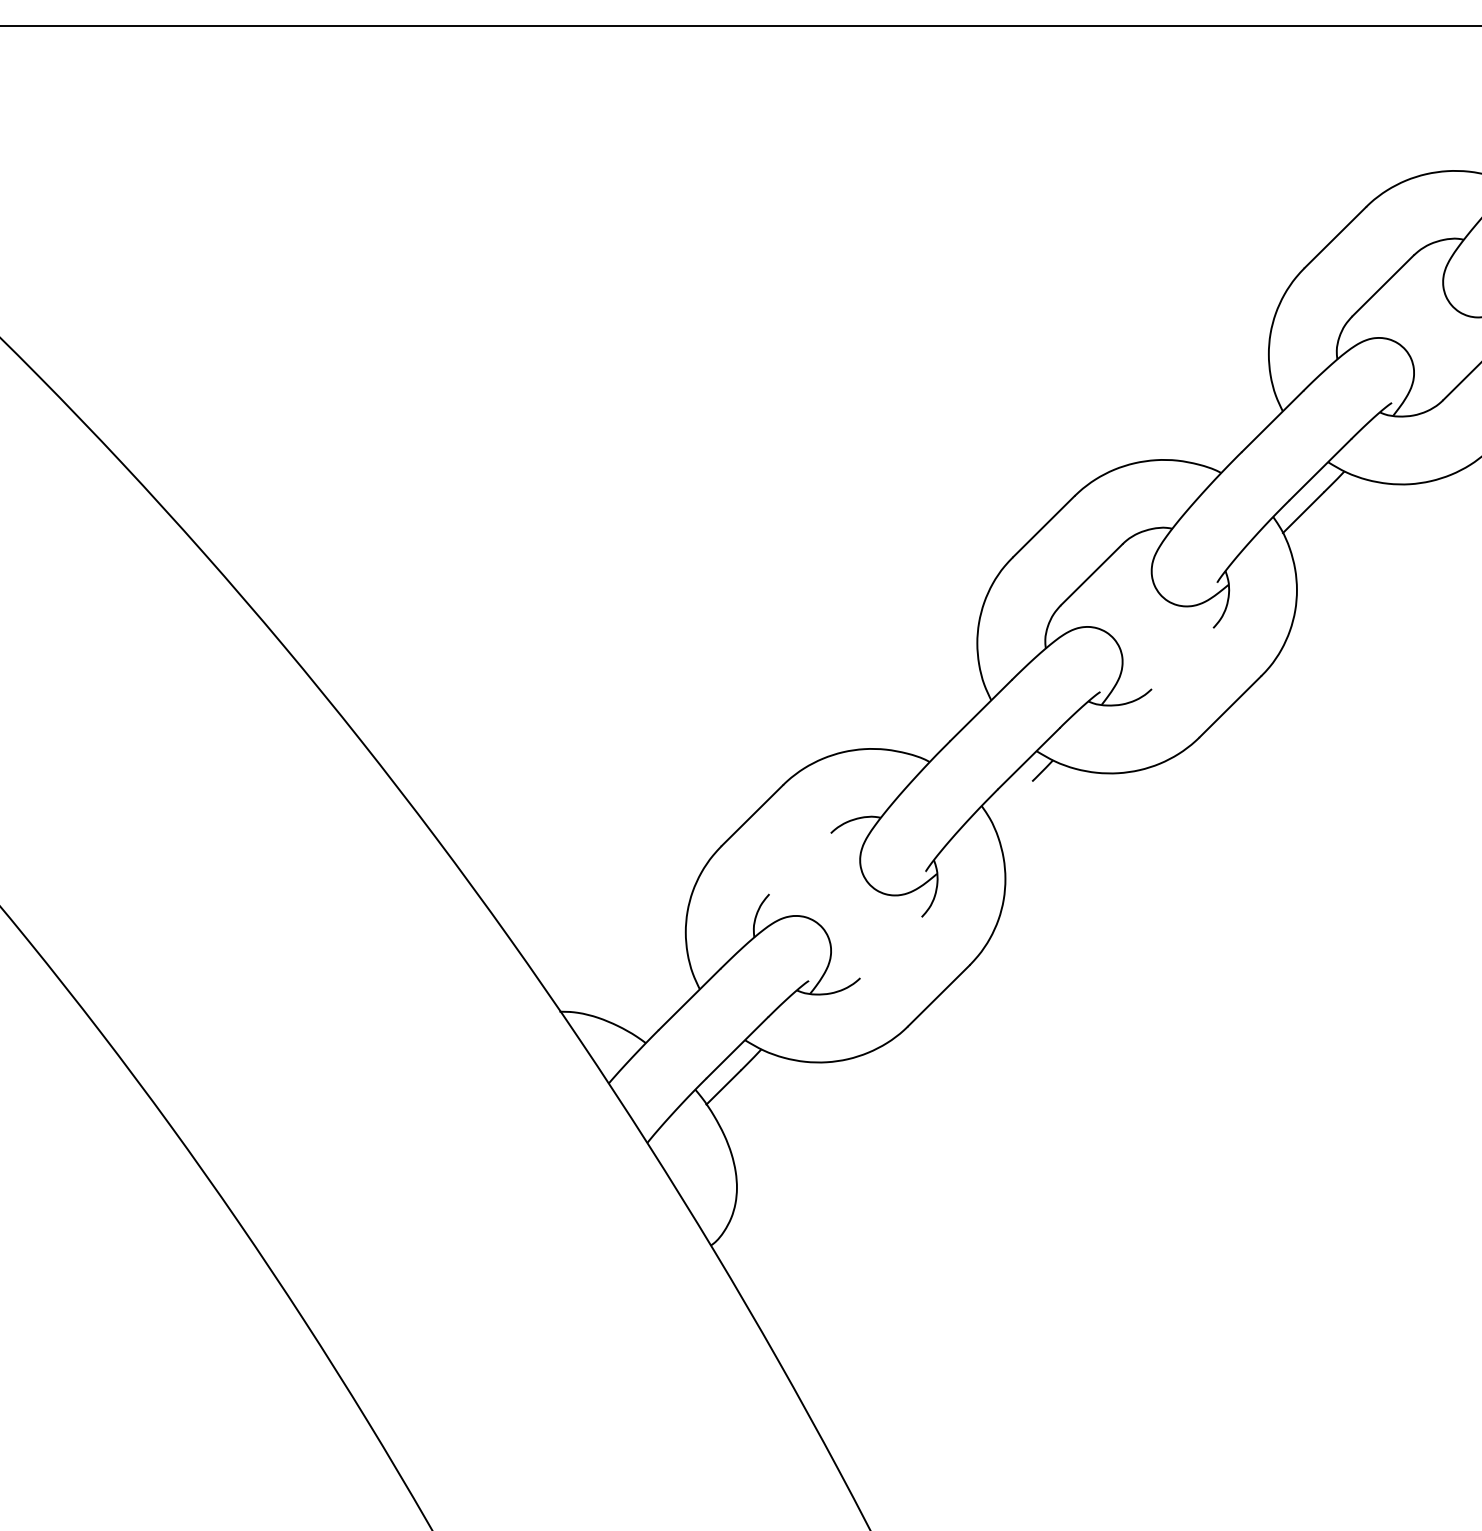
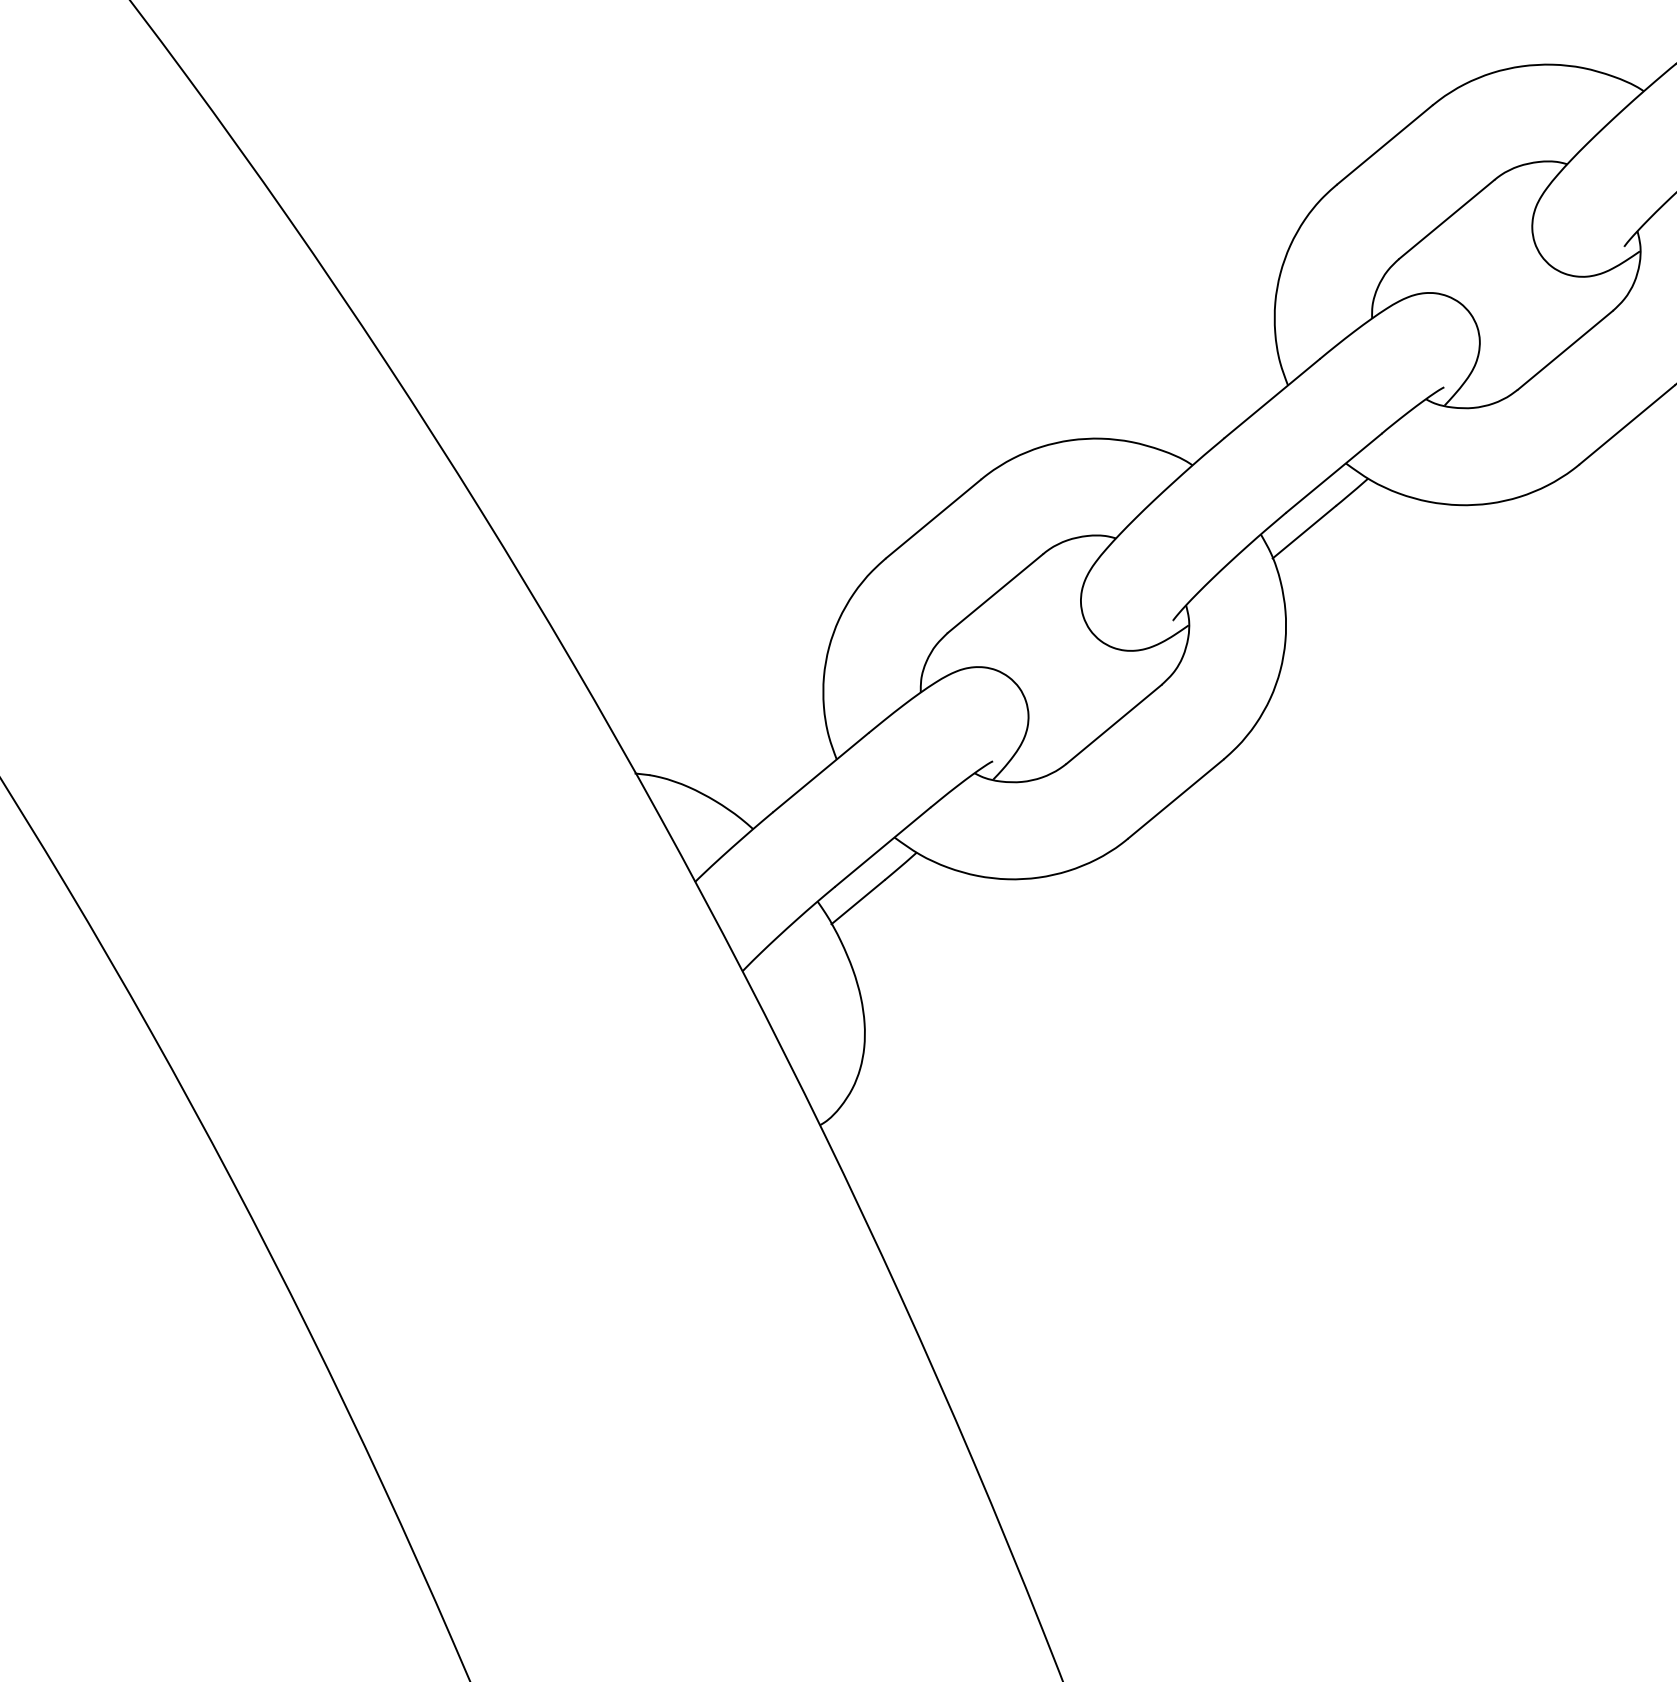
line: (1182, 658) -> (1565, 350), added
line: (1011, 801) -> (1303, 531), added
line: (799, 863) -> (994, 593), added
line: (890, 947) -> (1113, 724), added

